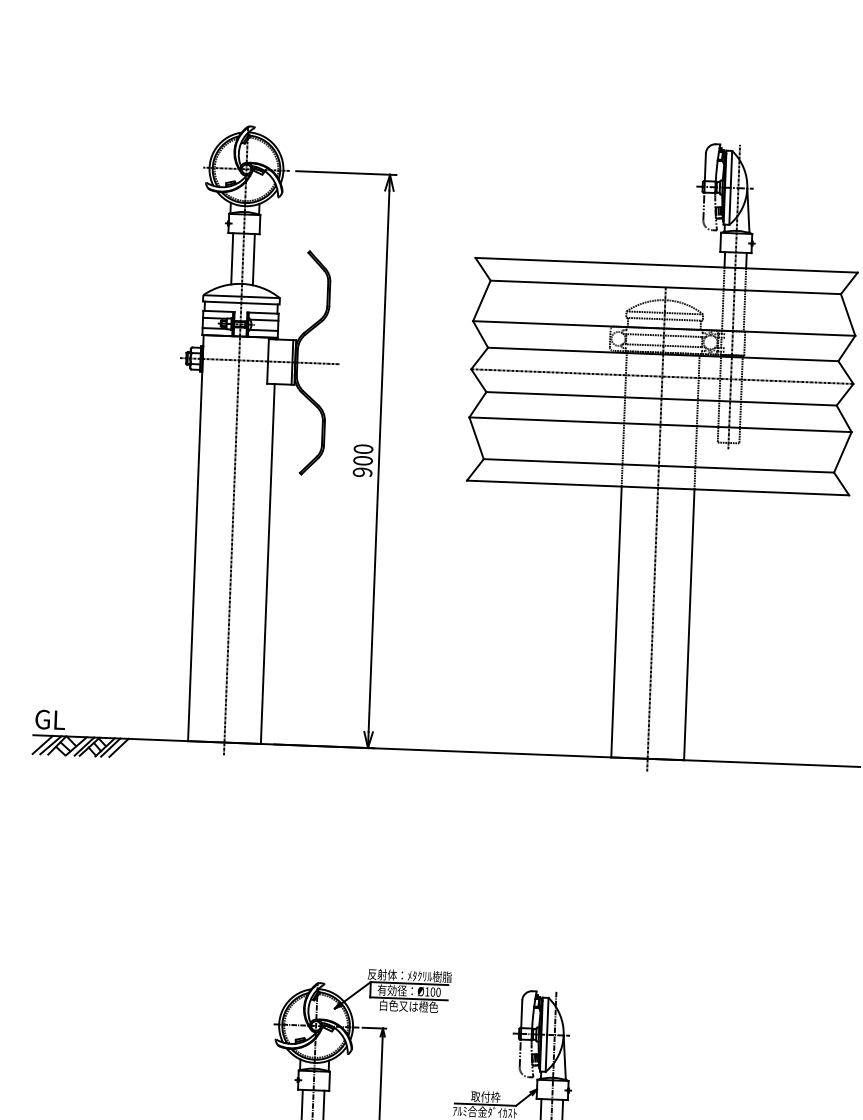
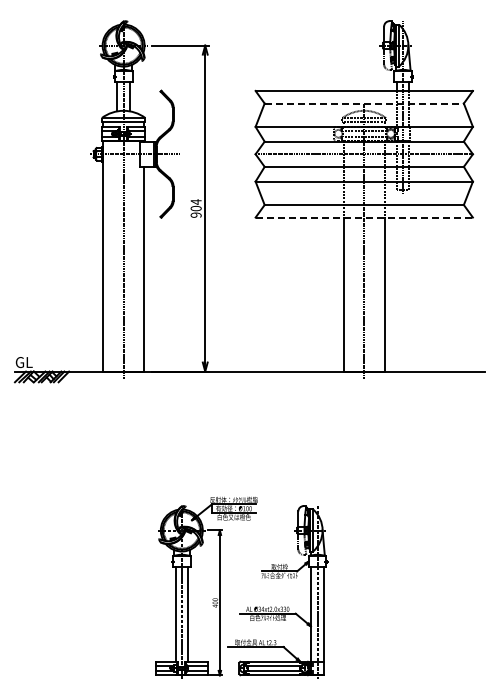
line: (666, 287) -> (364, 103), solid -> dashed
text: (362, 448) -> (195, 201), 900 -> 904
line: (658, 487) -> (364, 217), solid -> dashed

